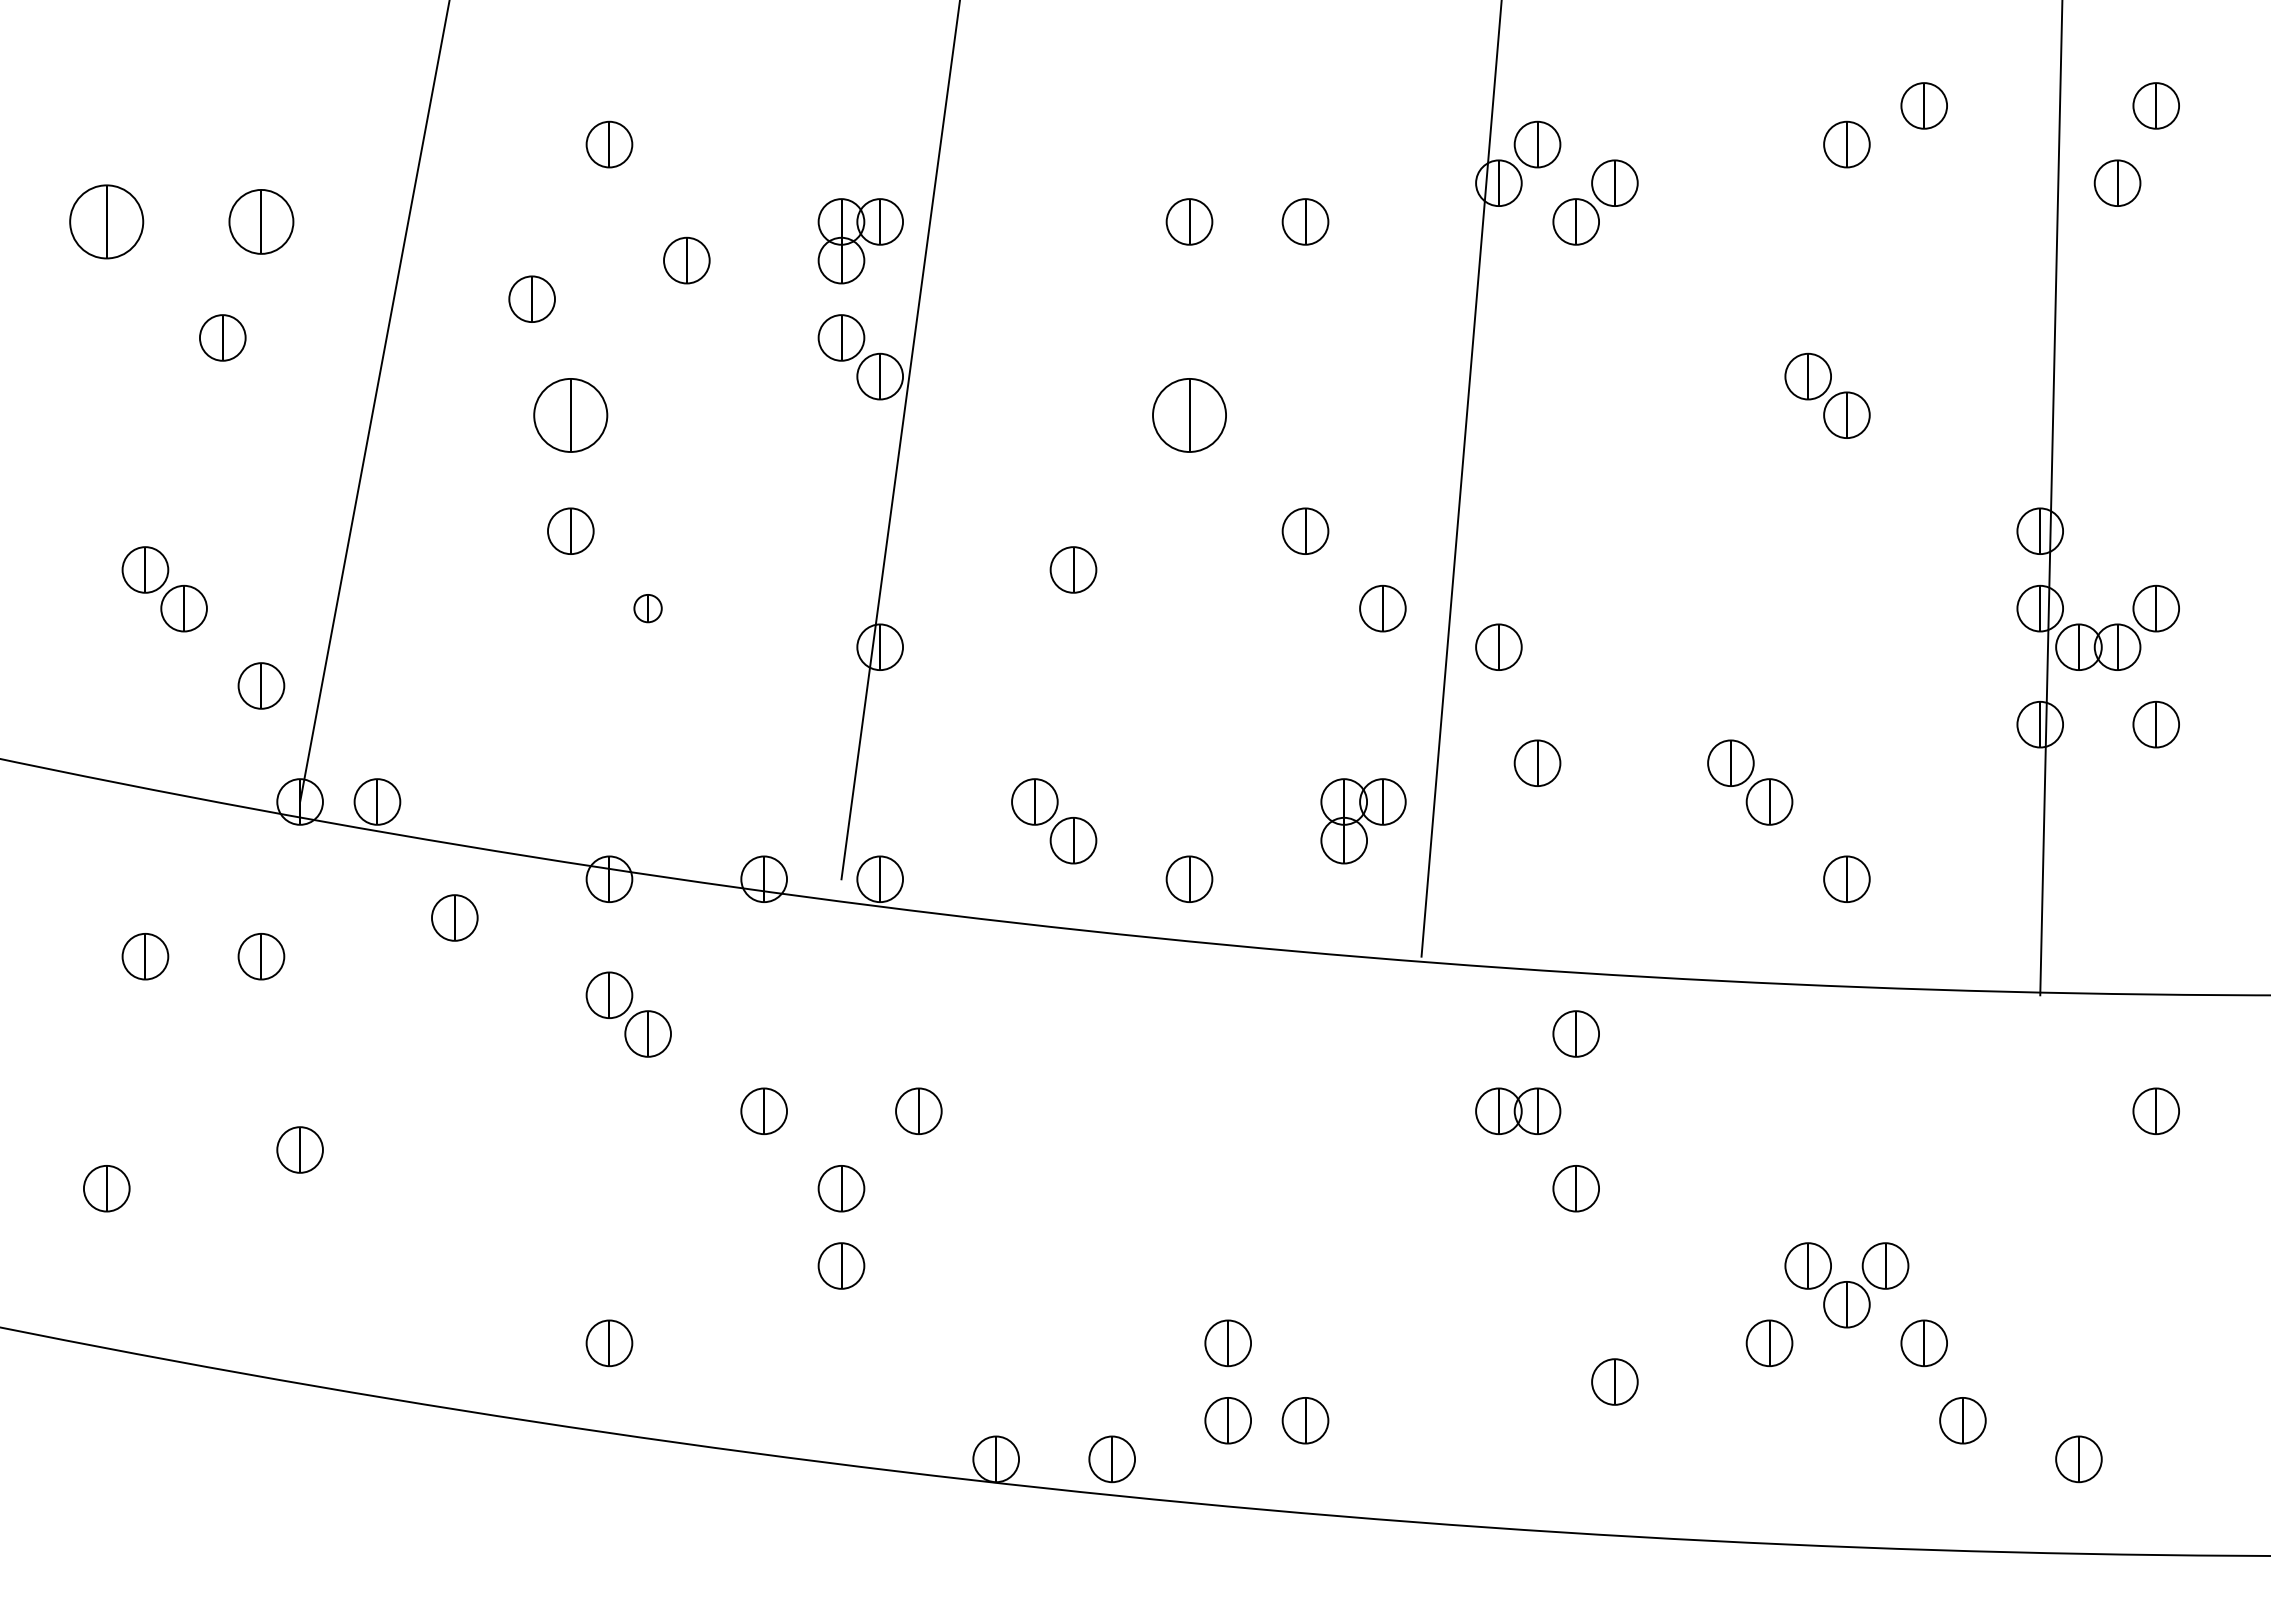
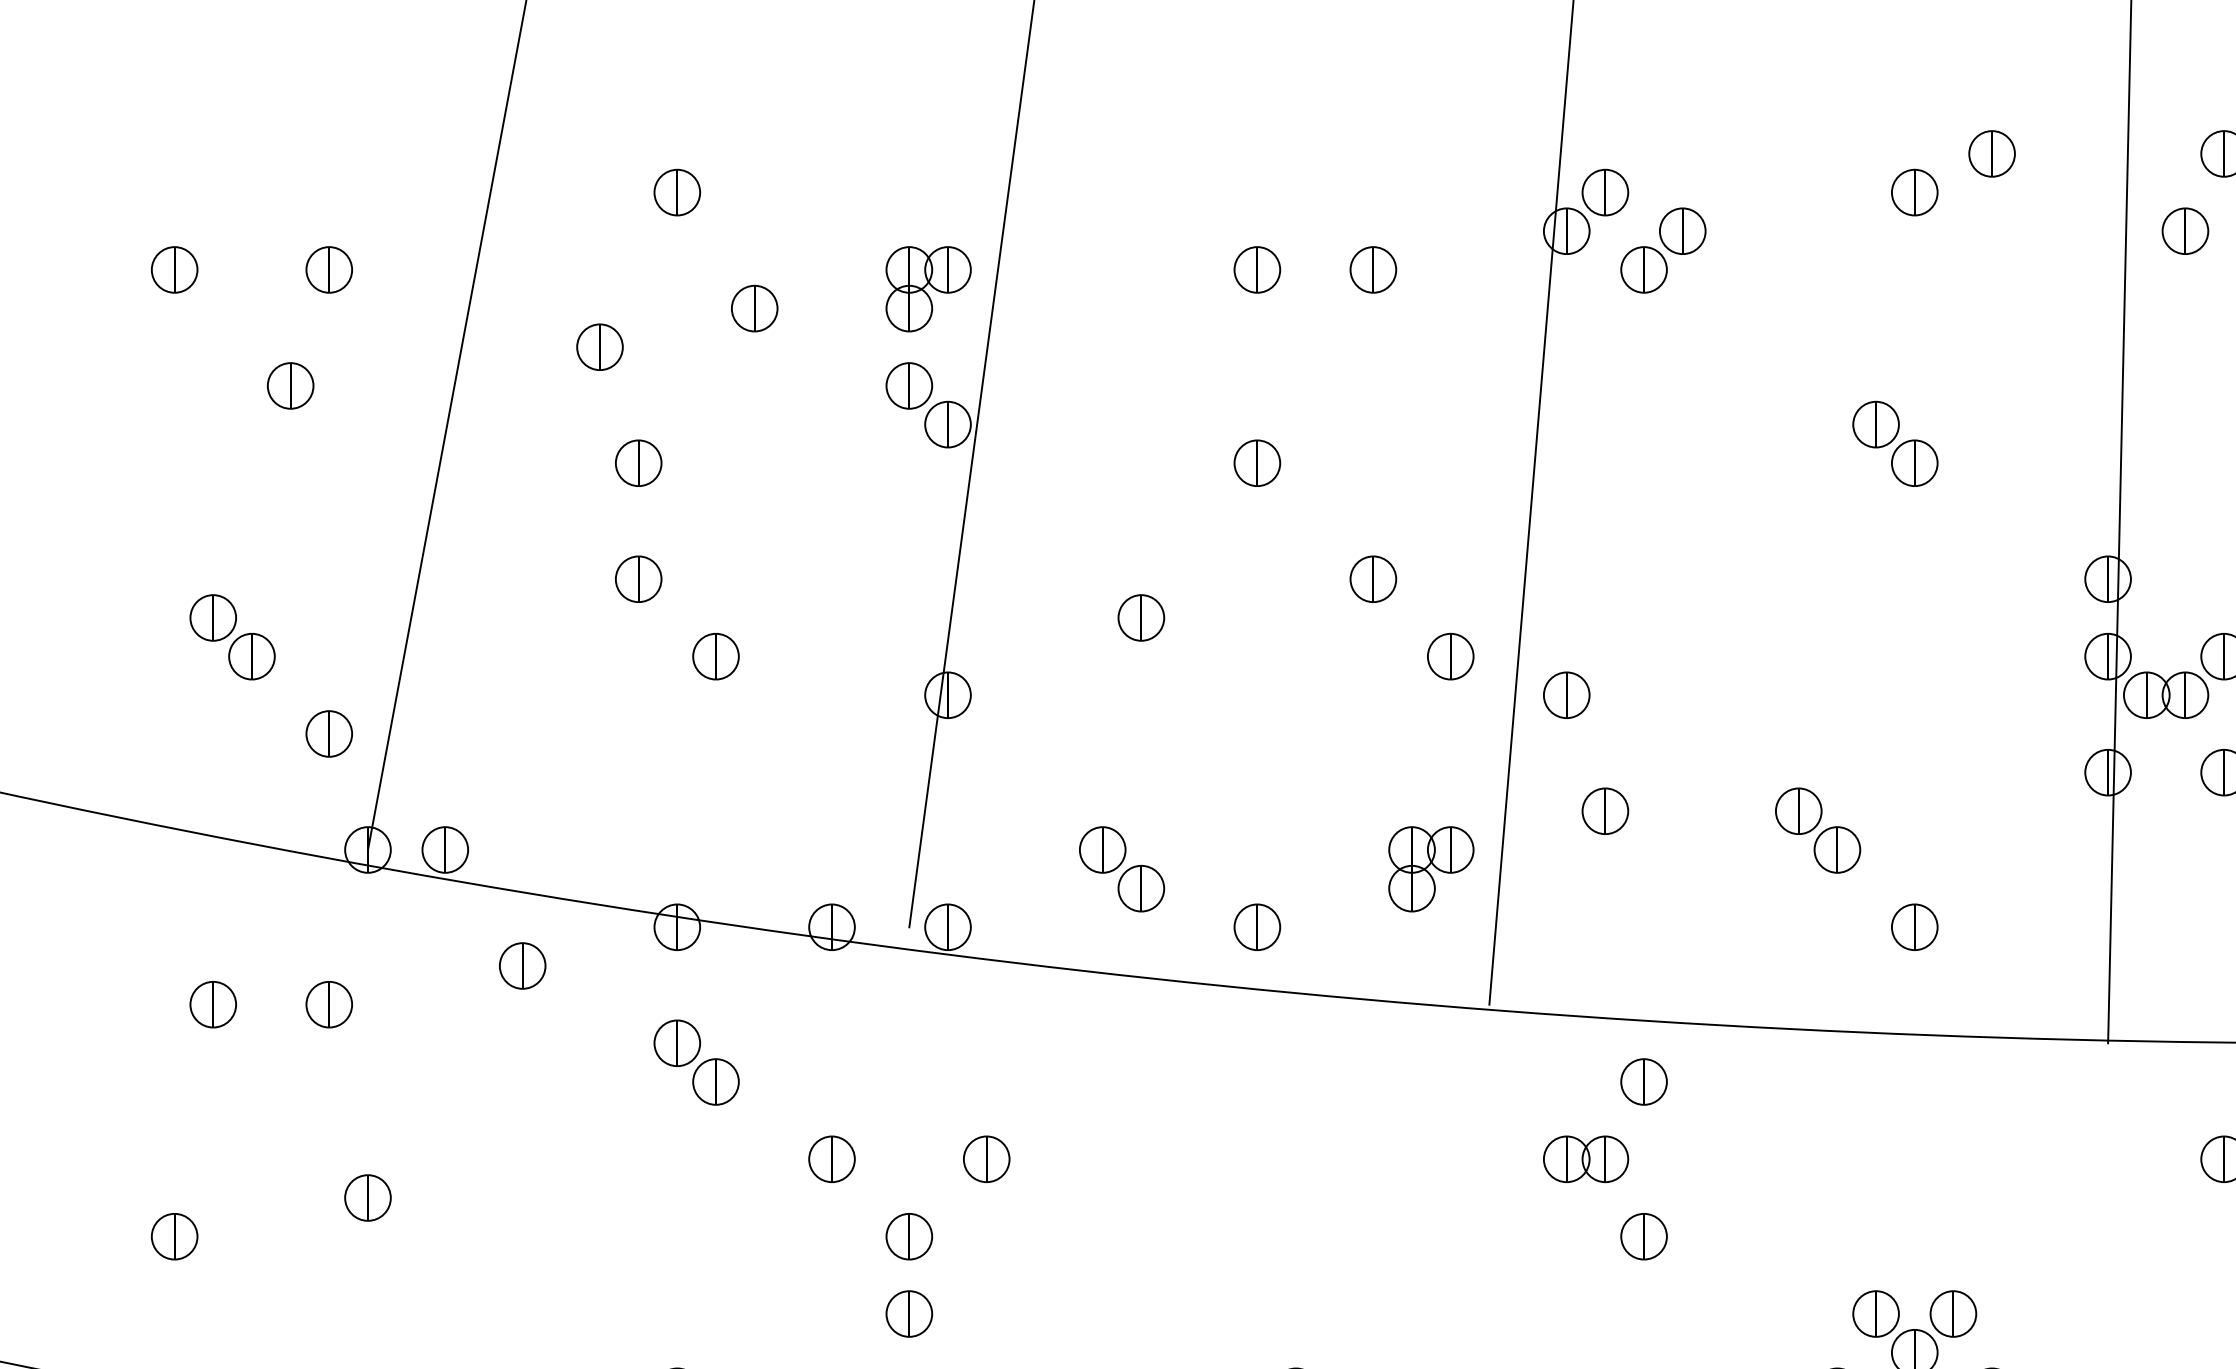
part: (106, 221) -> (174, 269), size x0.62
part: (261, 221) -> (329, 269), size x0.71
part: (570, 414) -> (638, 462), size x0.62
part: (1189, 414) -> (1257, 462), size x0.62
part: (647, 608) -> (715, 656), size x1.67

